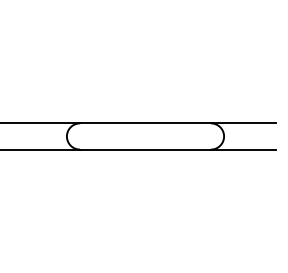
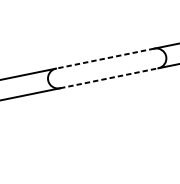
line: (145, 123) -> (105, 58), solid -> dashed
line: (146, 149) -> (109, 78), solid -> dashed

